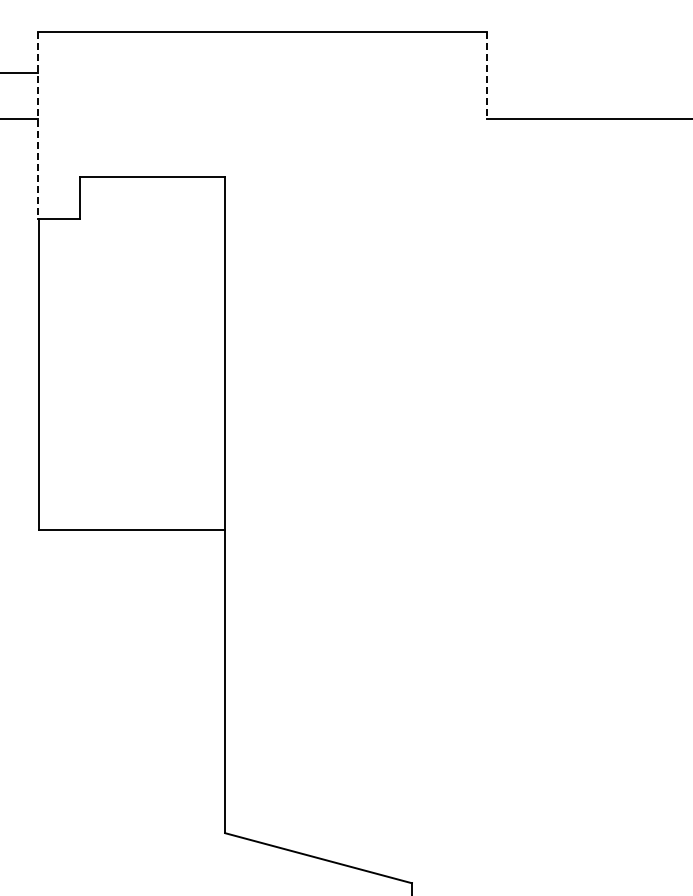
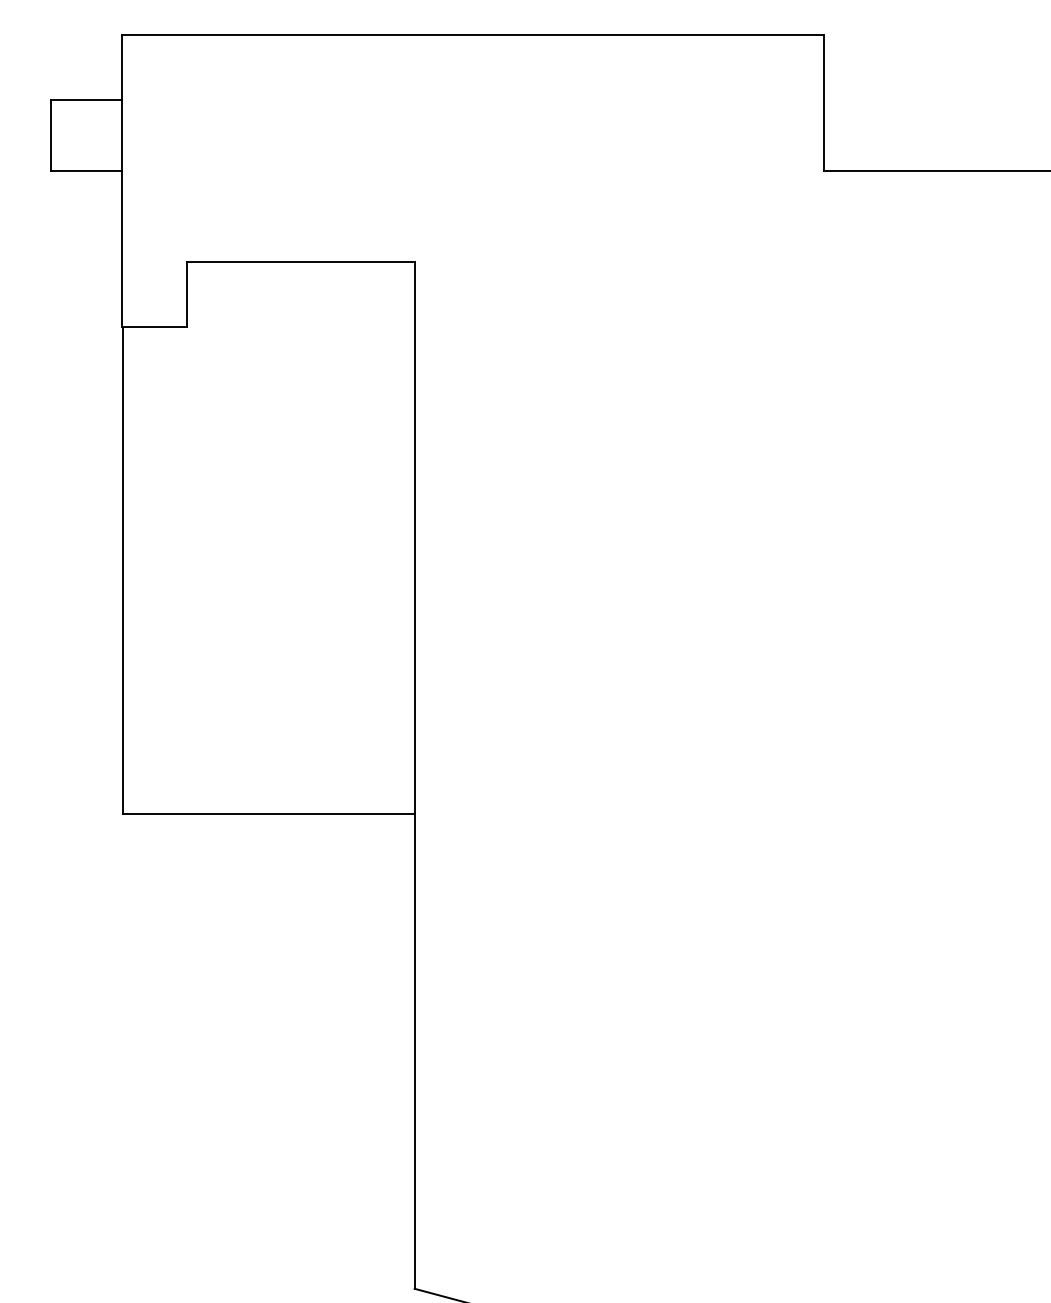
line: (486, 75) -> (823, 103), dashed -> solid
line: (38, 125) -> (122, 181), dashed -> solid

